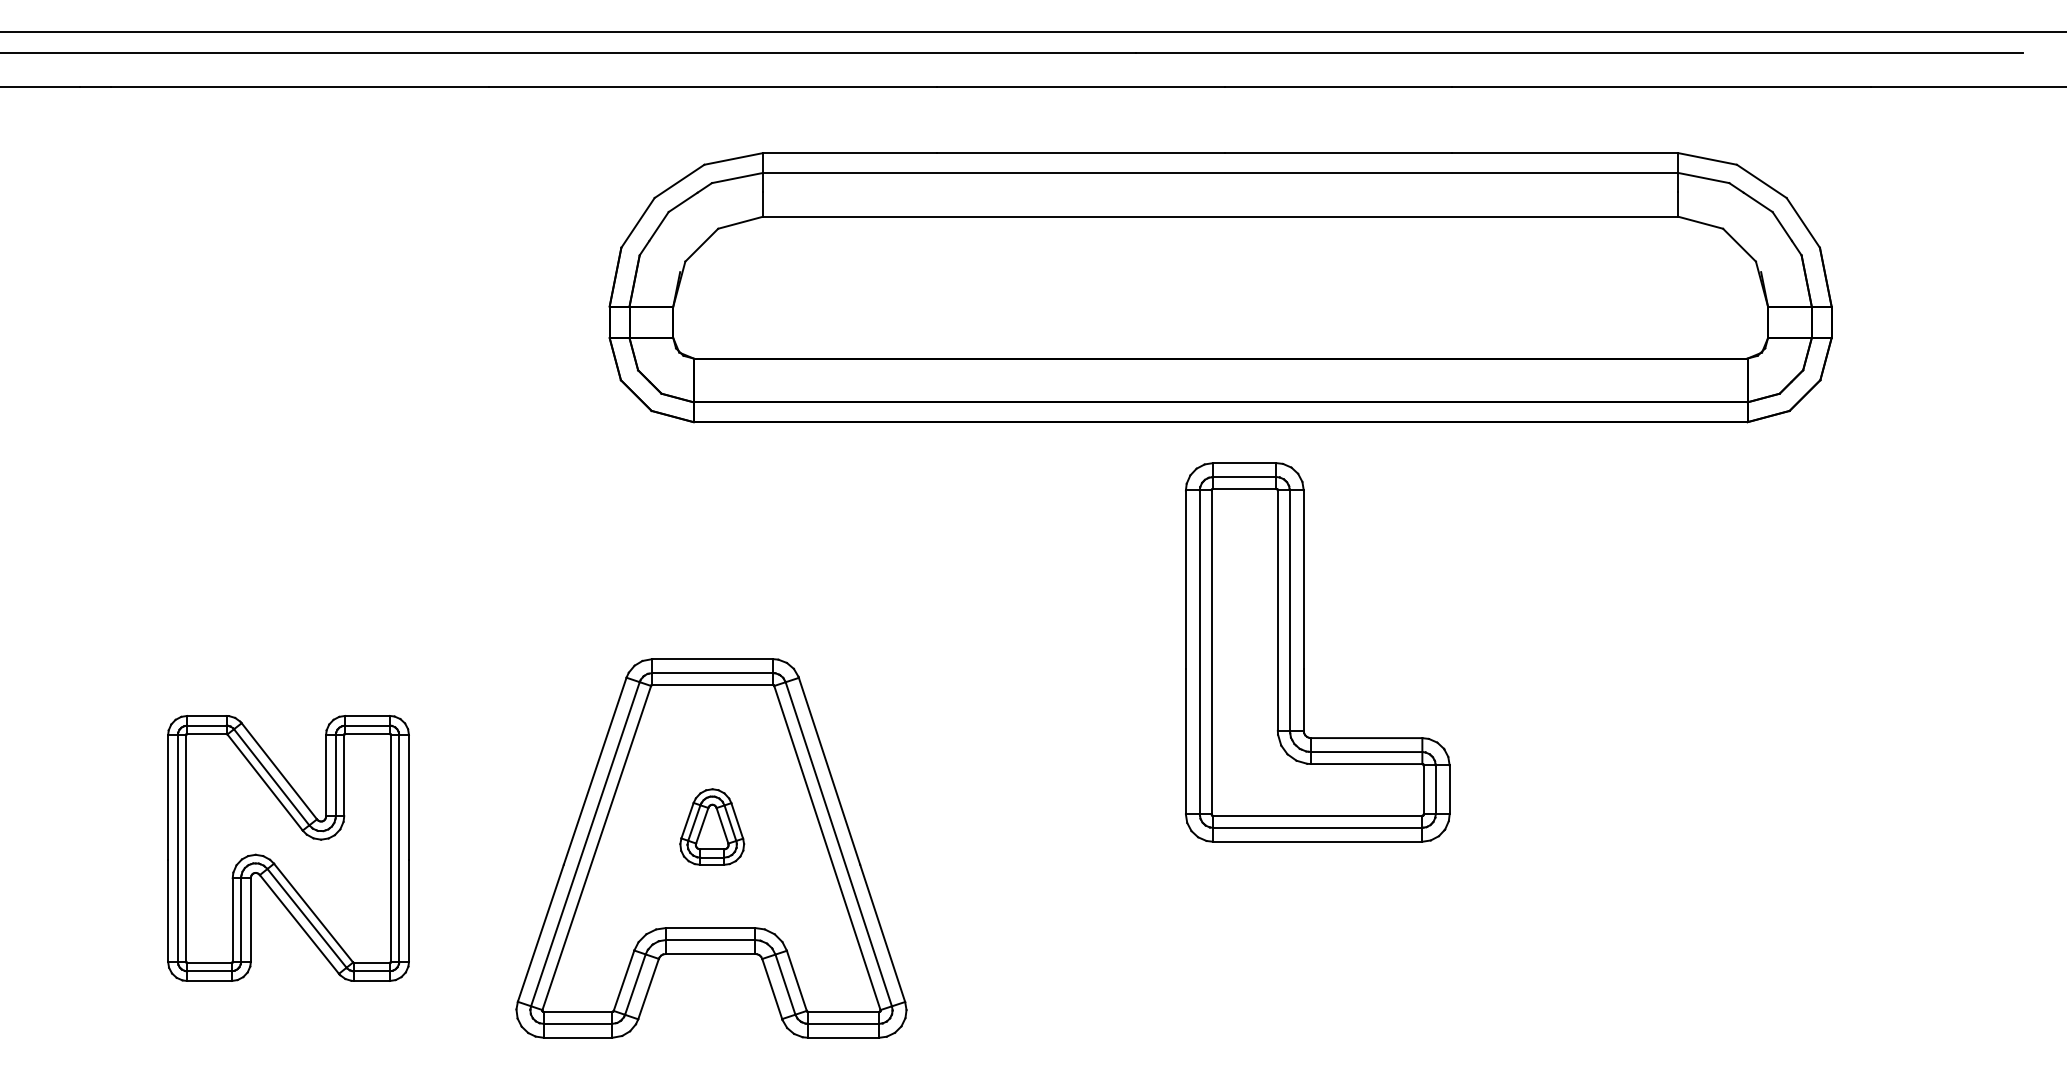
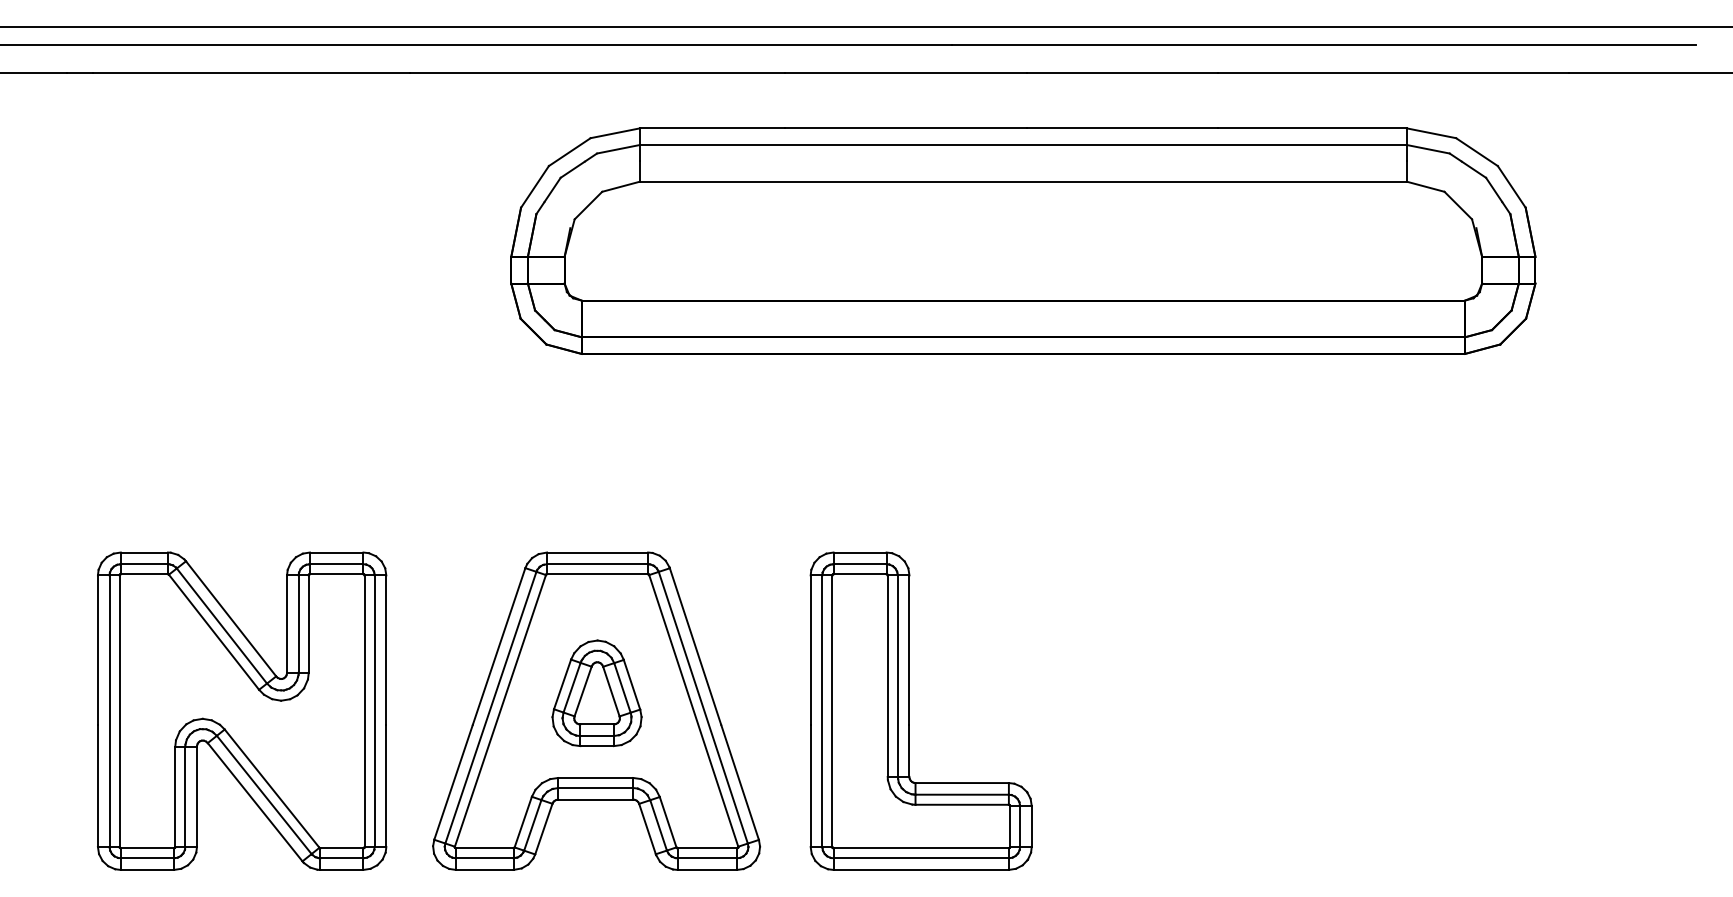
part: (1304, 652) -> (910, 711), moved
part: (712, 826) -> (597, 692), size x1.67
part: (288, 848) -> (242, 711), size x1.43

